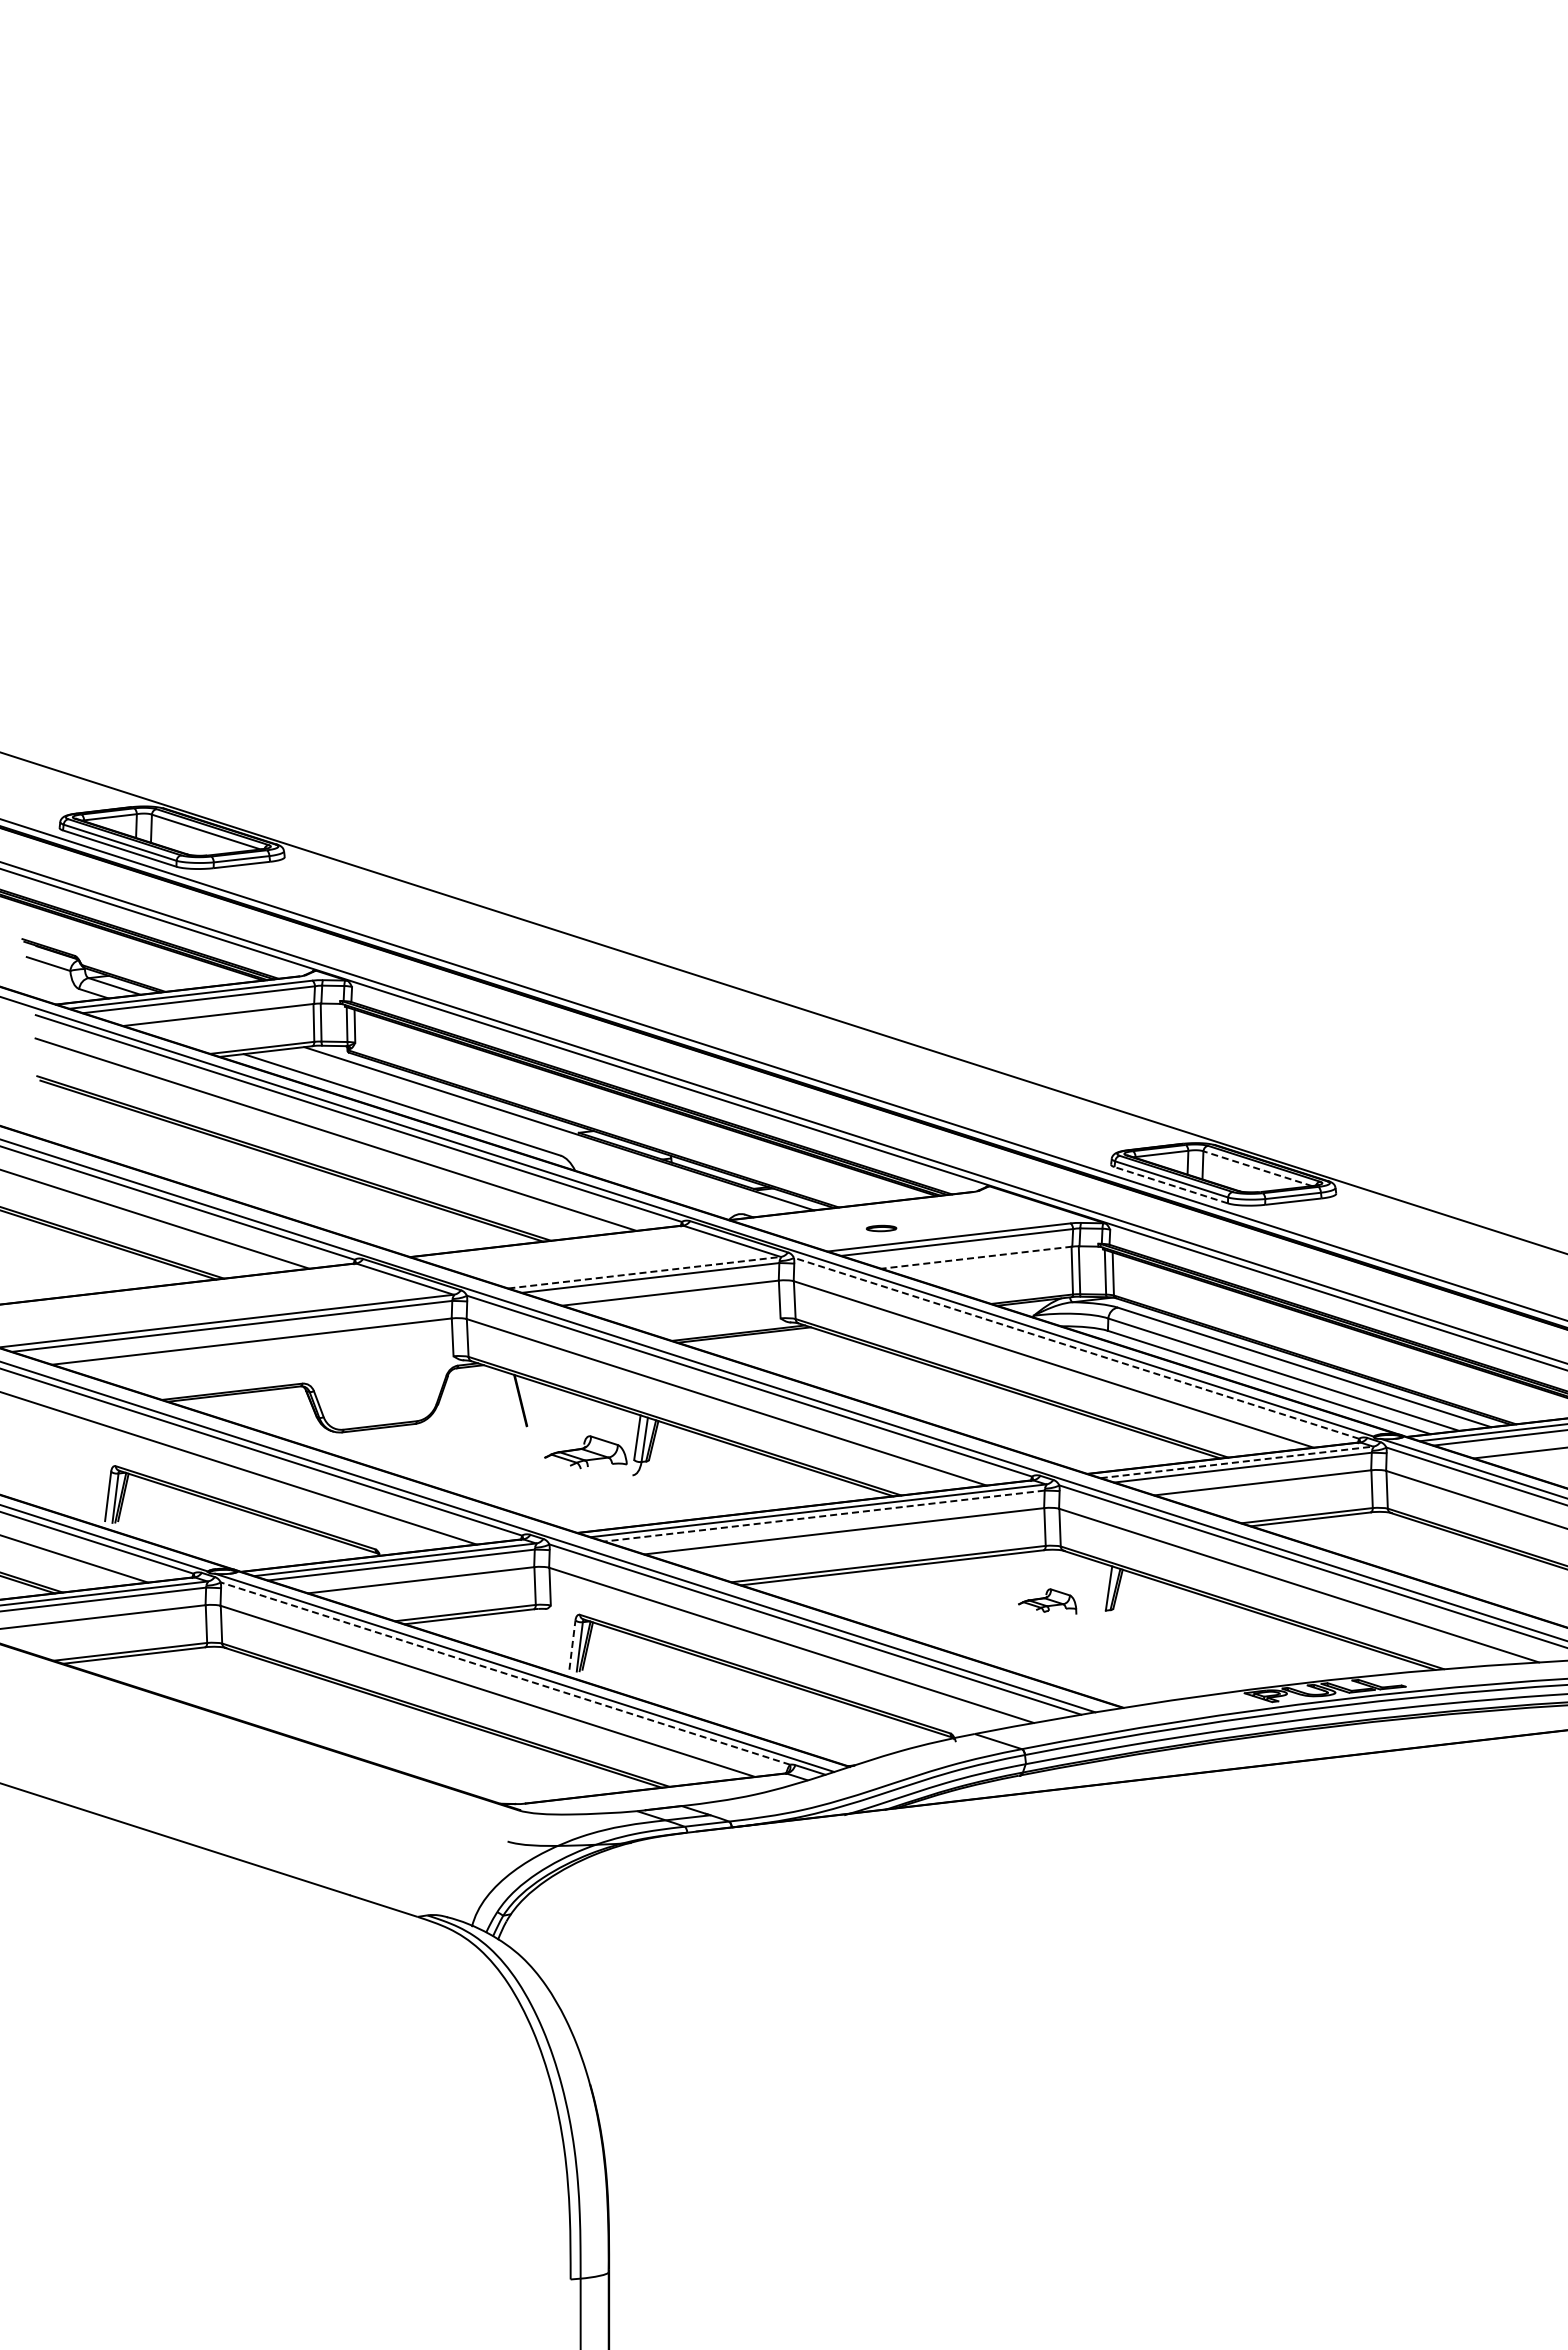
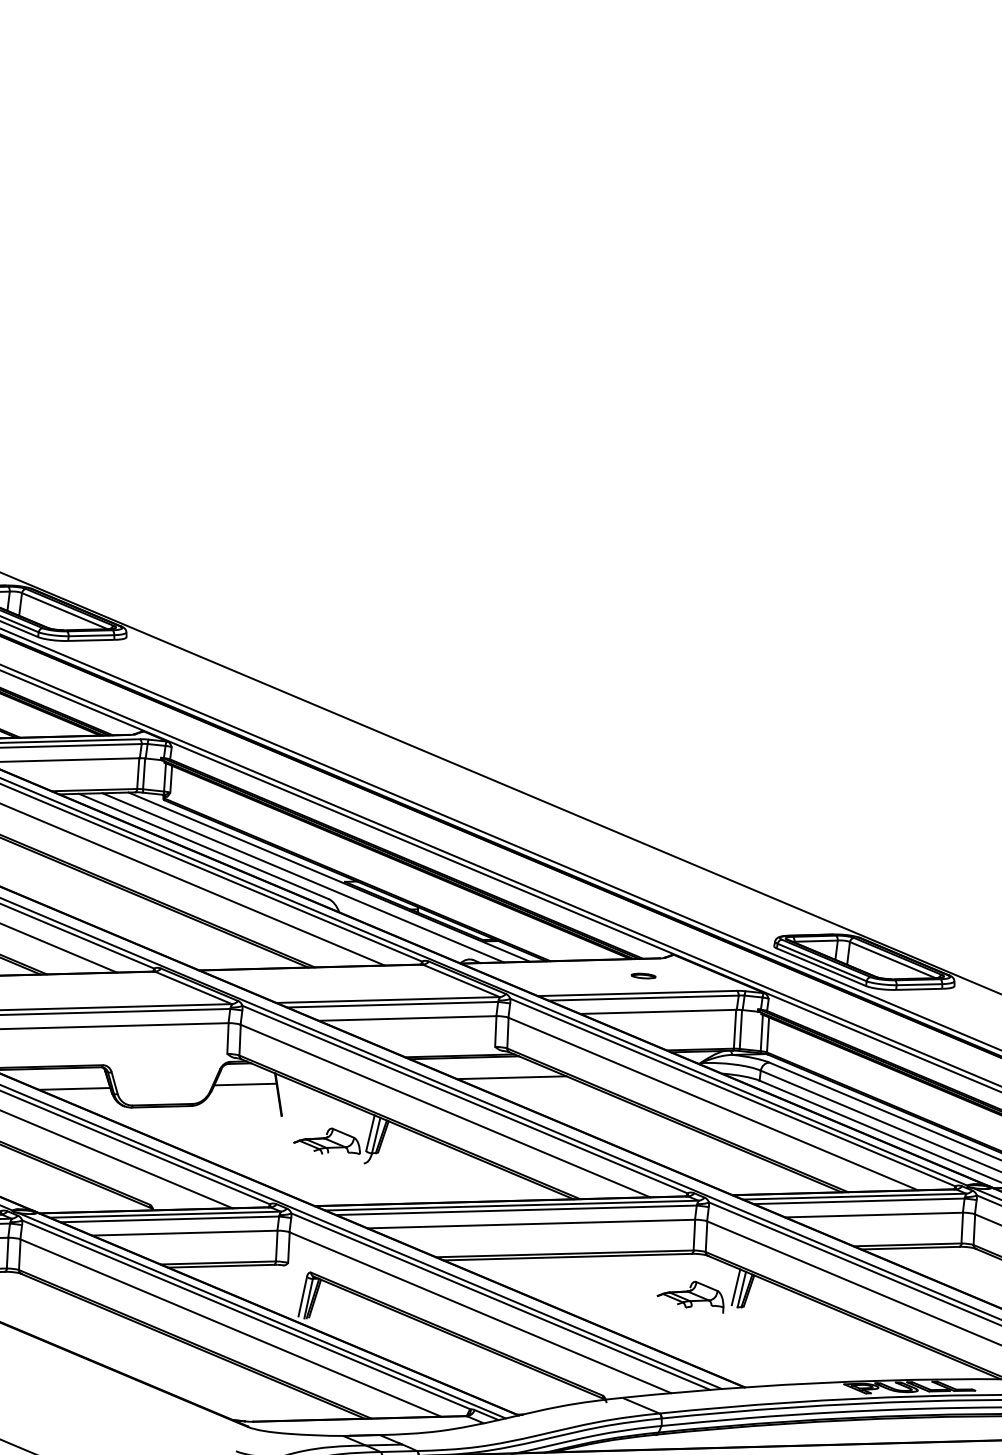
line: (527, 1132) -> (303, 877), added
line: (1257, 1168) -> (892, 959), dashed -> solid
line: (1171, 1185) -> (821, 967), dashed -> solid
part: (881, 1228) -> (643, 976), moved
line: (976, 1257) -> (658, 1011), dashed -> solid
line: (645, 1272) -> (388, 999), dashed -> solid
line: (1076, 1348) -> (732, 1092), dashed -> solid
line: (804, 1353) -> (511, 1077), added
line: (479, 1391) -> (245, 1084), added
line: (270, 1415) -> (74, 1088), added
line: (1237, 1462) -> (855, 1196), dashed -> solid
line: (824, 1516) -> (516, 1210), dashed -> solid
line: (1101, 1586) -> (735, 1287), added
part: (1047, 1601) -> (691, 1295), size x1.43
line: (572, 1645) -> (302, 1296), dashed -> solid
line: (505, 1673) -> (246, 1314), dashed -> solid

